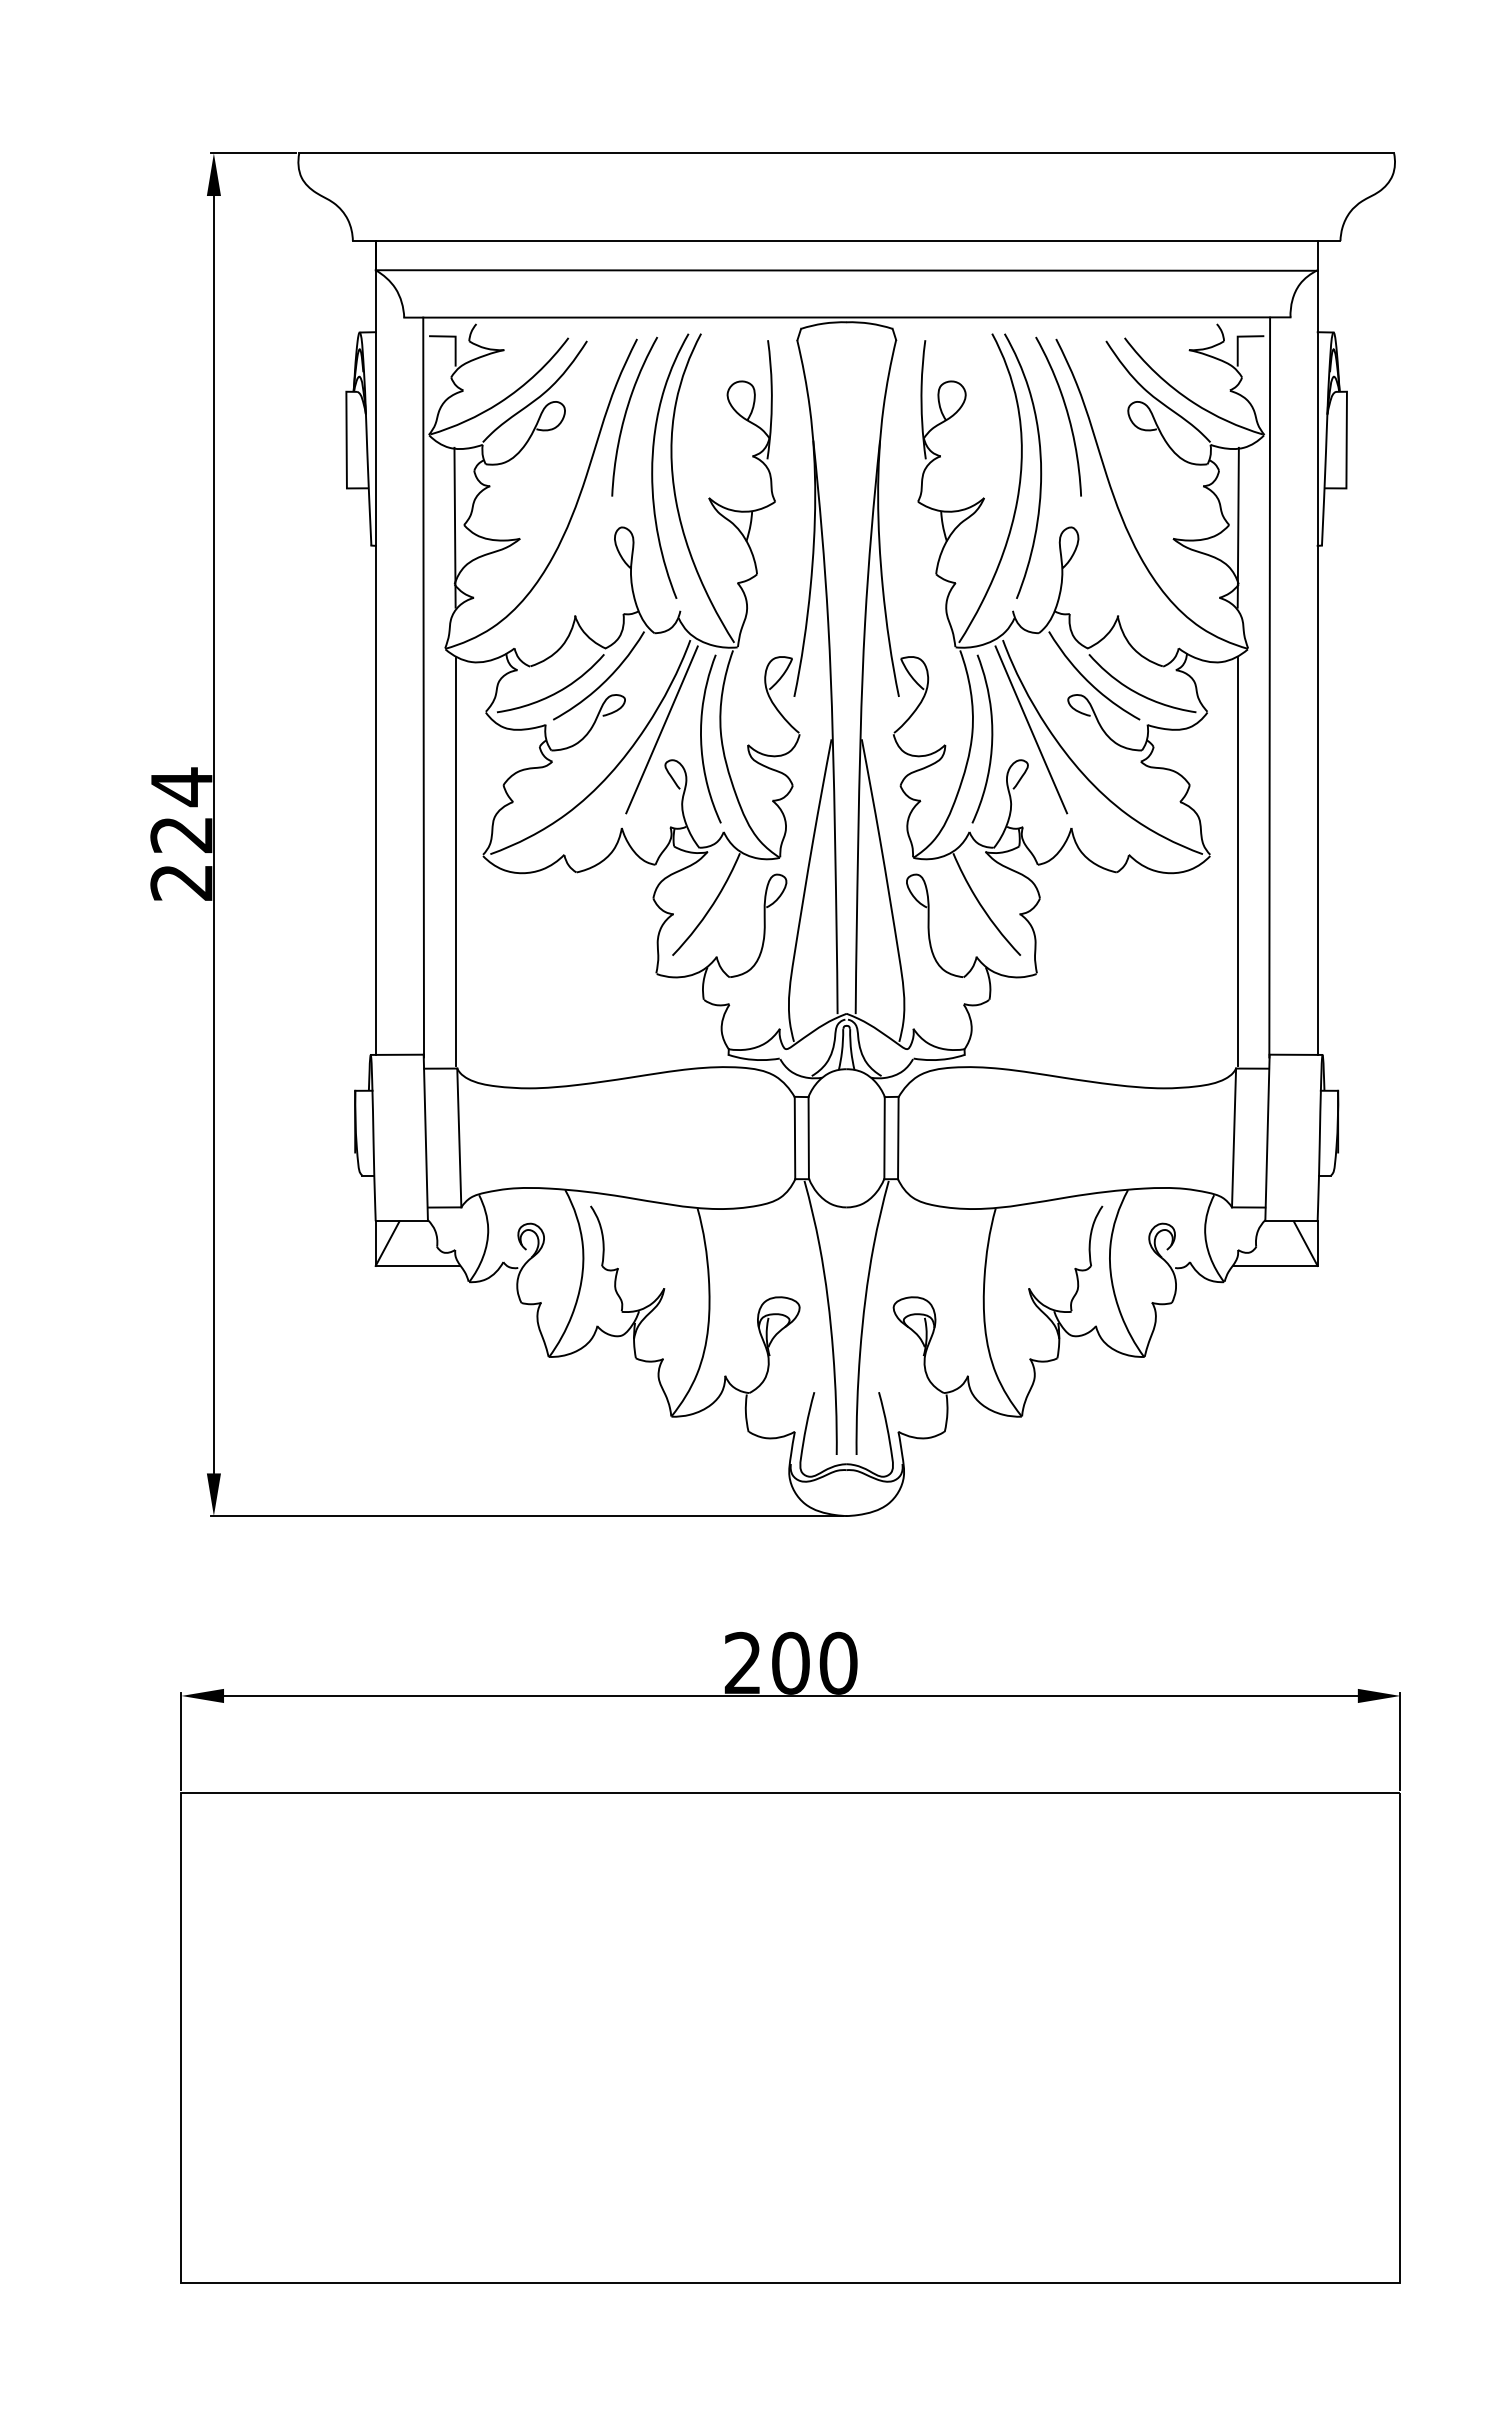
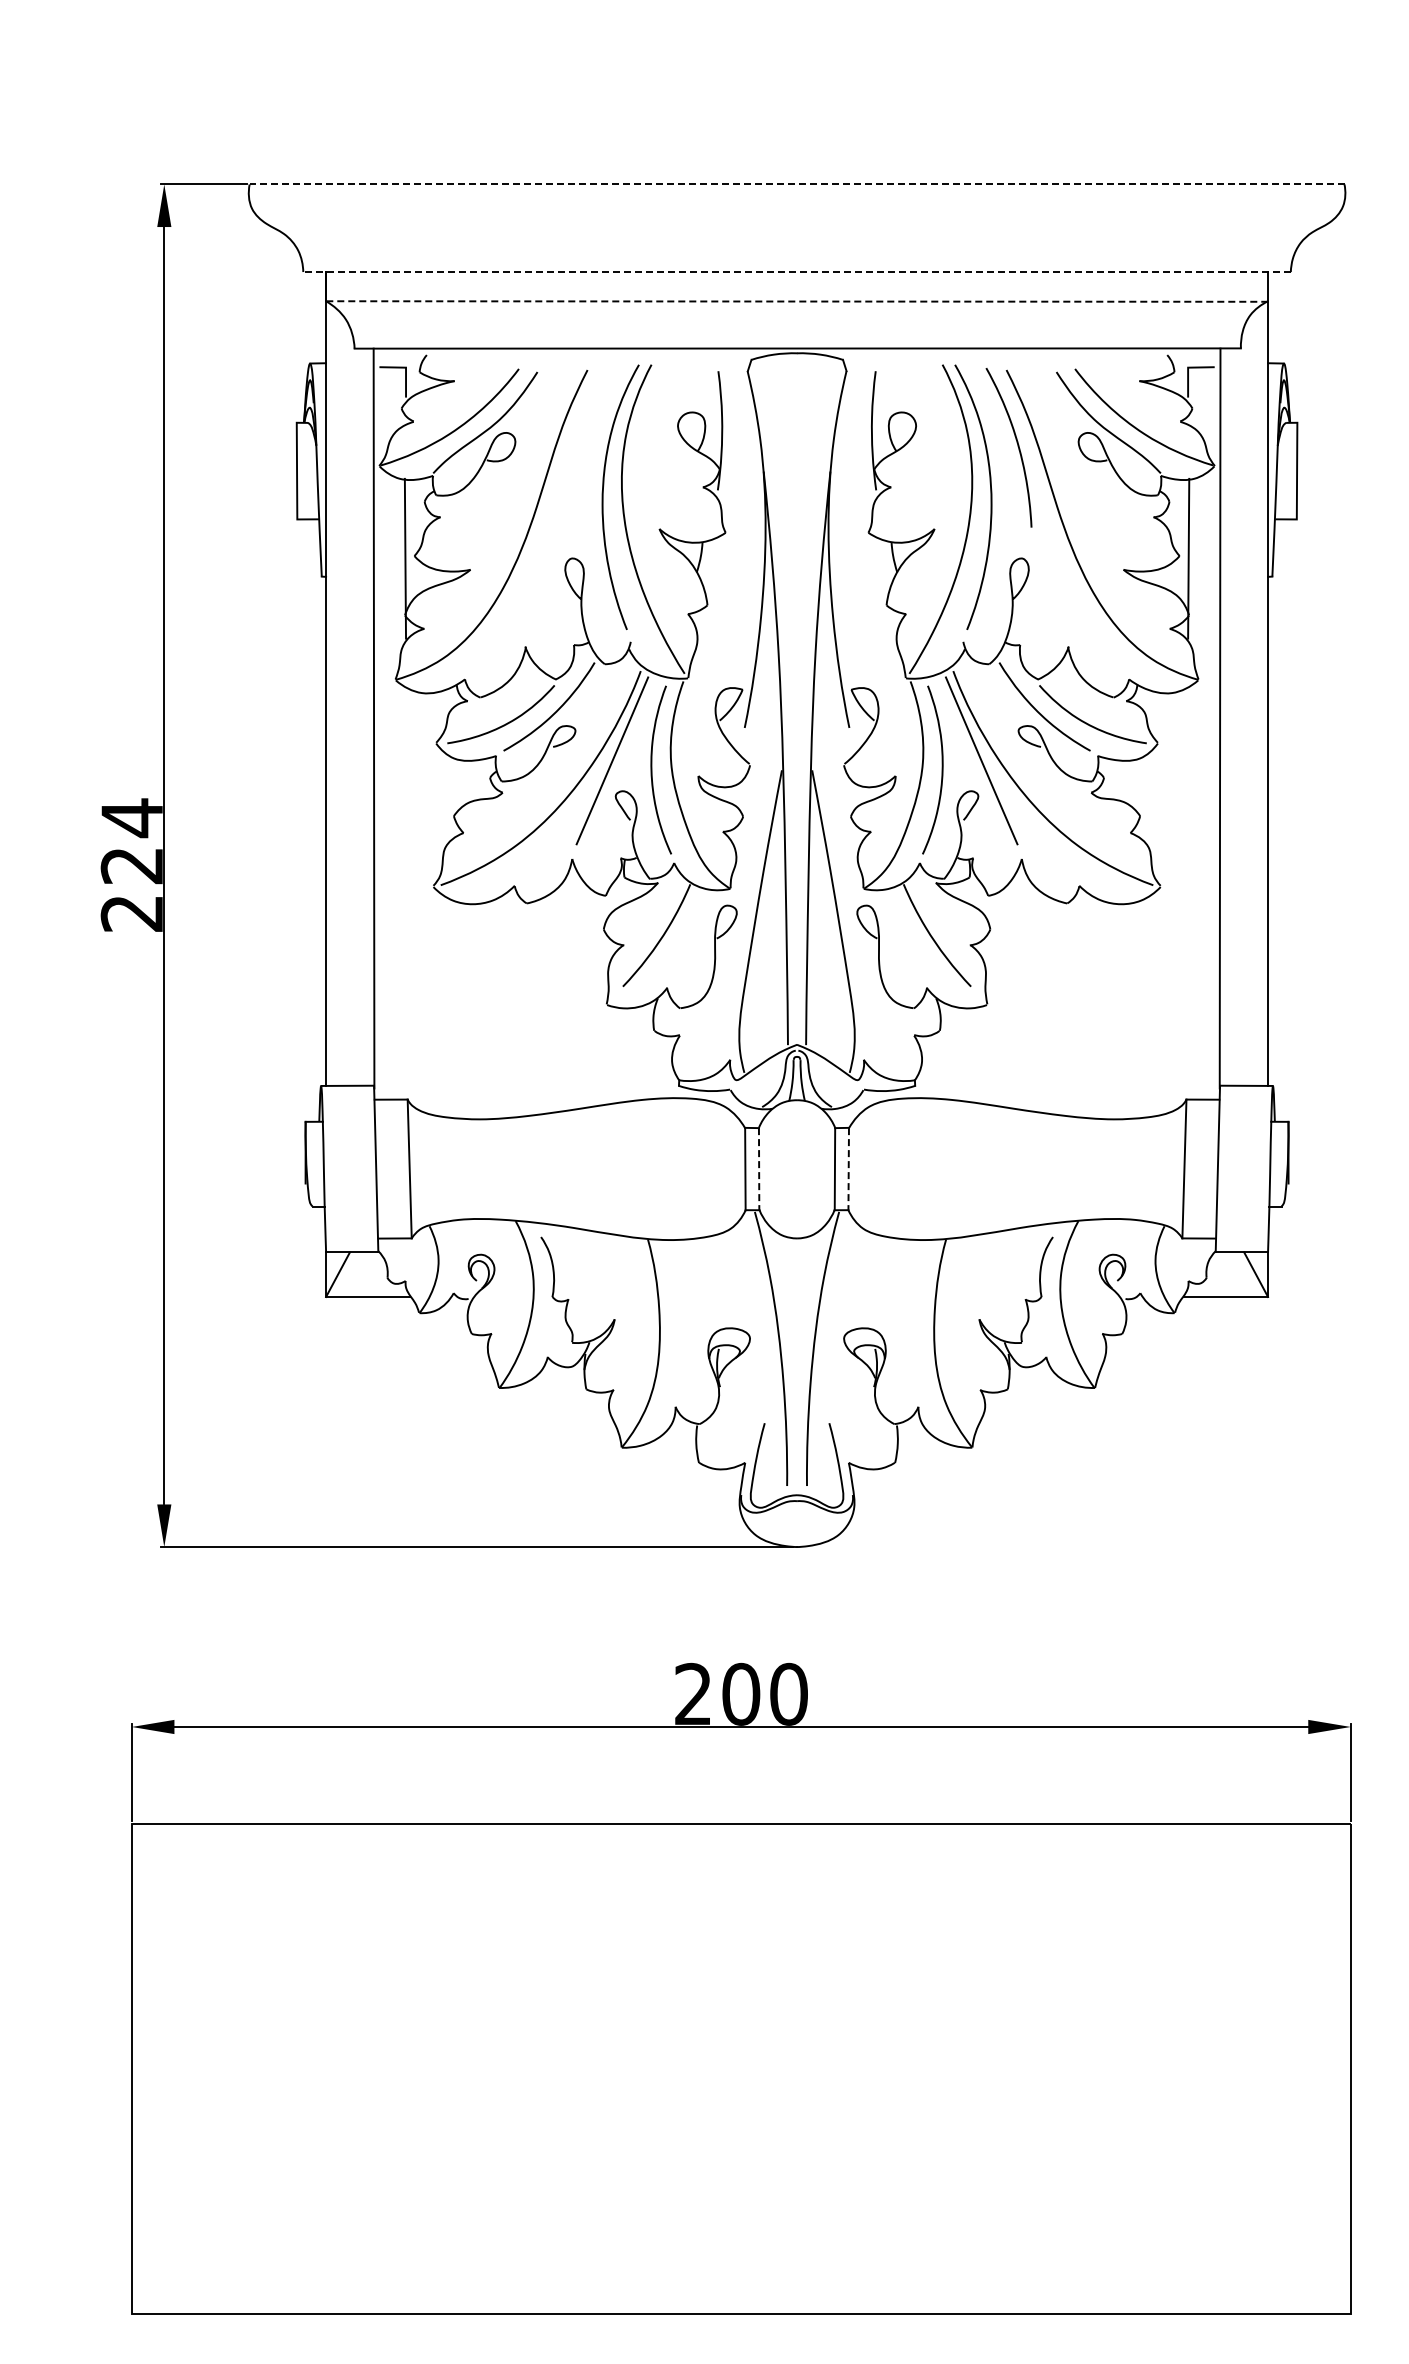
line: (846, 153) -> (796, 184), solid -> dashed
line: (846, 241) -> (796, 272), solid -> dashed
line: (846, 270) -> (796, 301), solid -> dashed
curve: (626, 414) -> (576, 445), removed
line: (455, 862) -> (405, 893), removed
line: (1237, 862) -> (1187, 893), removed
line: (808, 1138) -> (758, 1169), solid -> dashed
line: (898, 1138) -> (848, 1169), solid -> dashed

